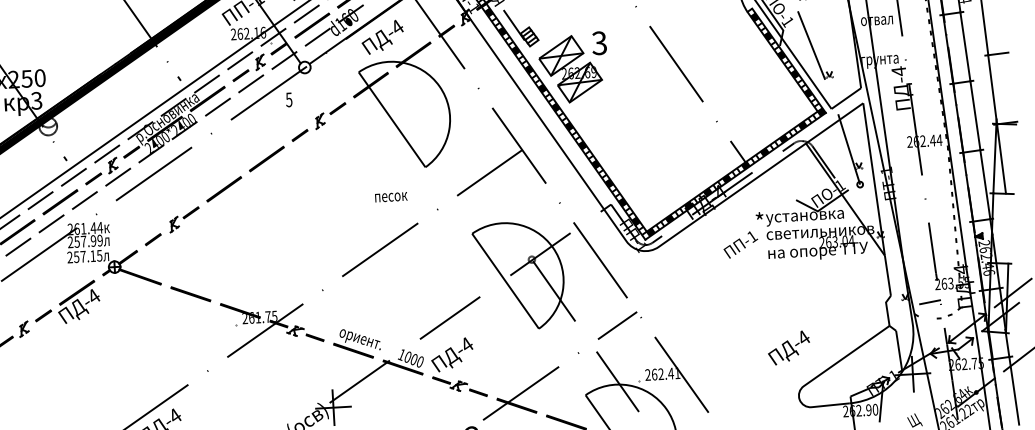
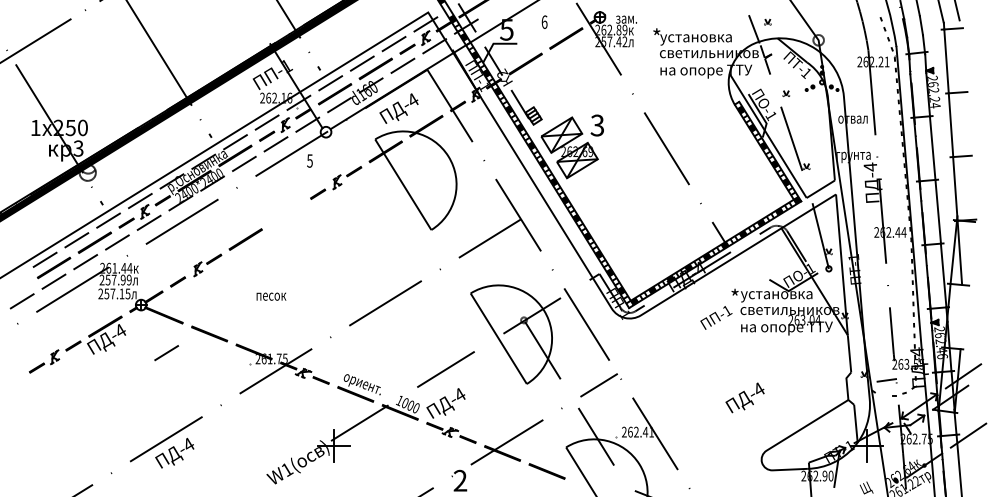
line: (266, 158) -> (286, 213), removed
text: (391, 197) -> (271, 296), moved
line: (145, 318) -> (166, 353), added
text: (788, 347) -> (744, 397), moved

